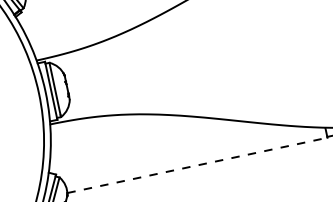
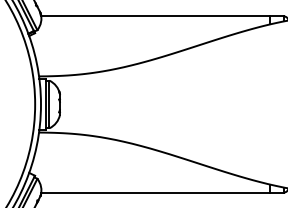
line: (198, 165) -> (156, 193), dashed -> solid

